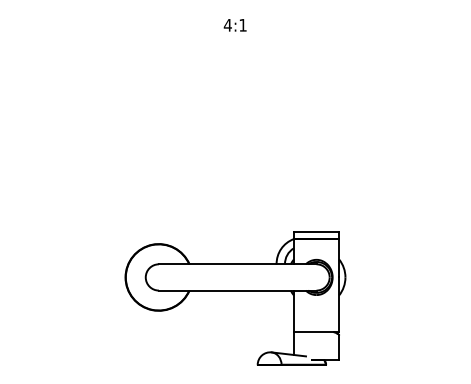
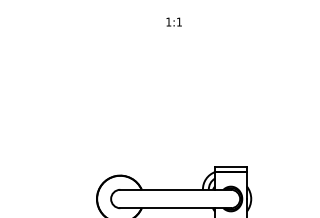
text: (227, 25) -> (168, 22), 4:1 -> 1:1

